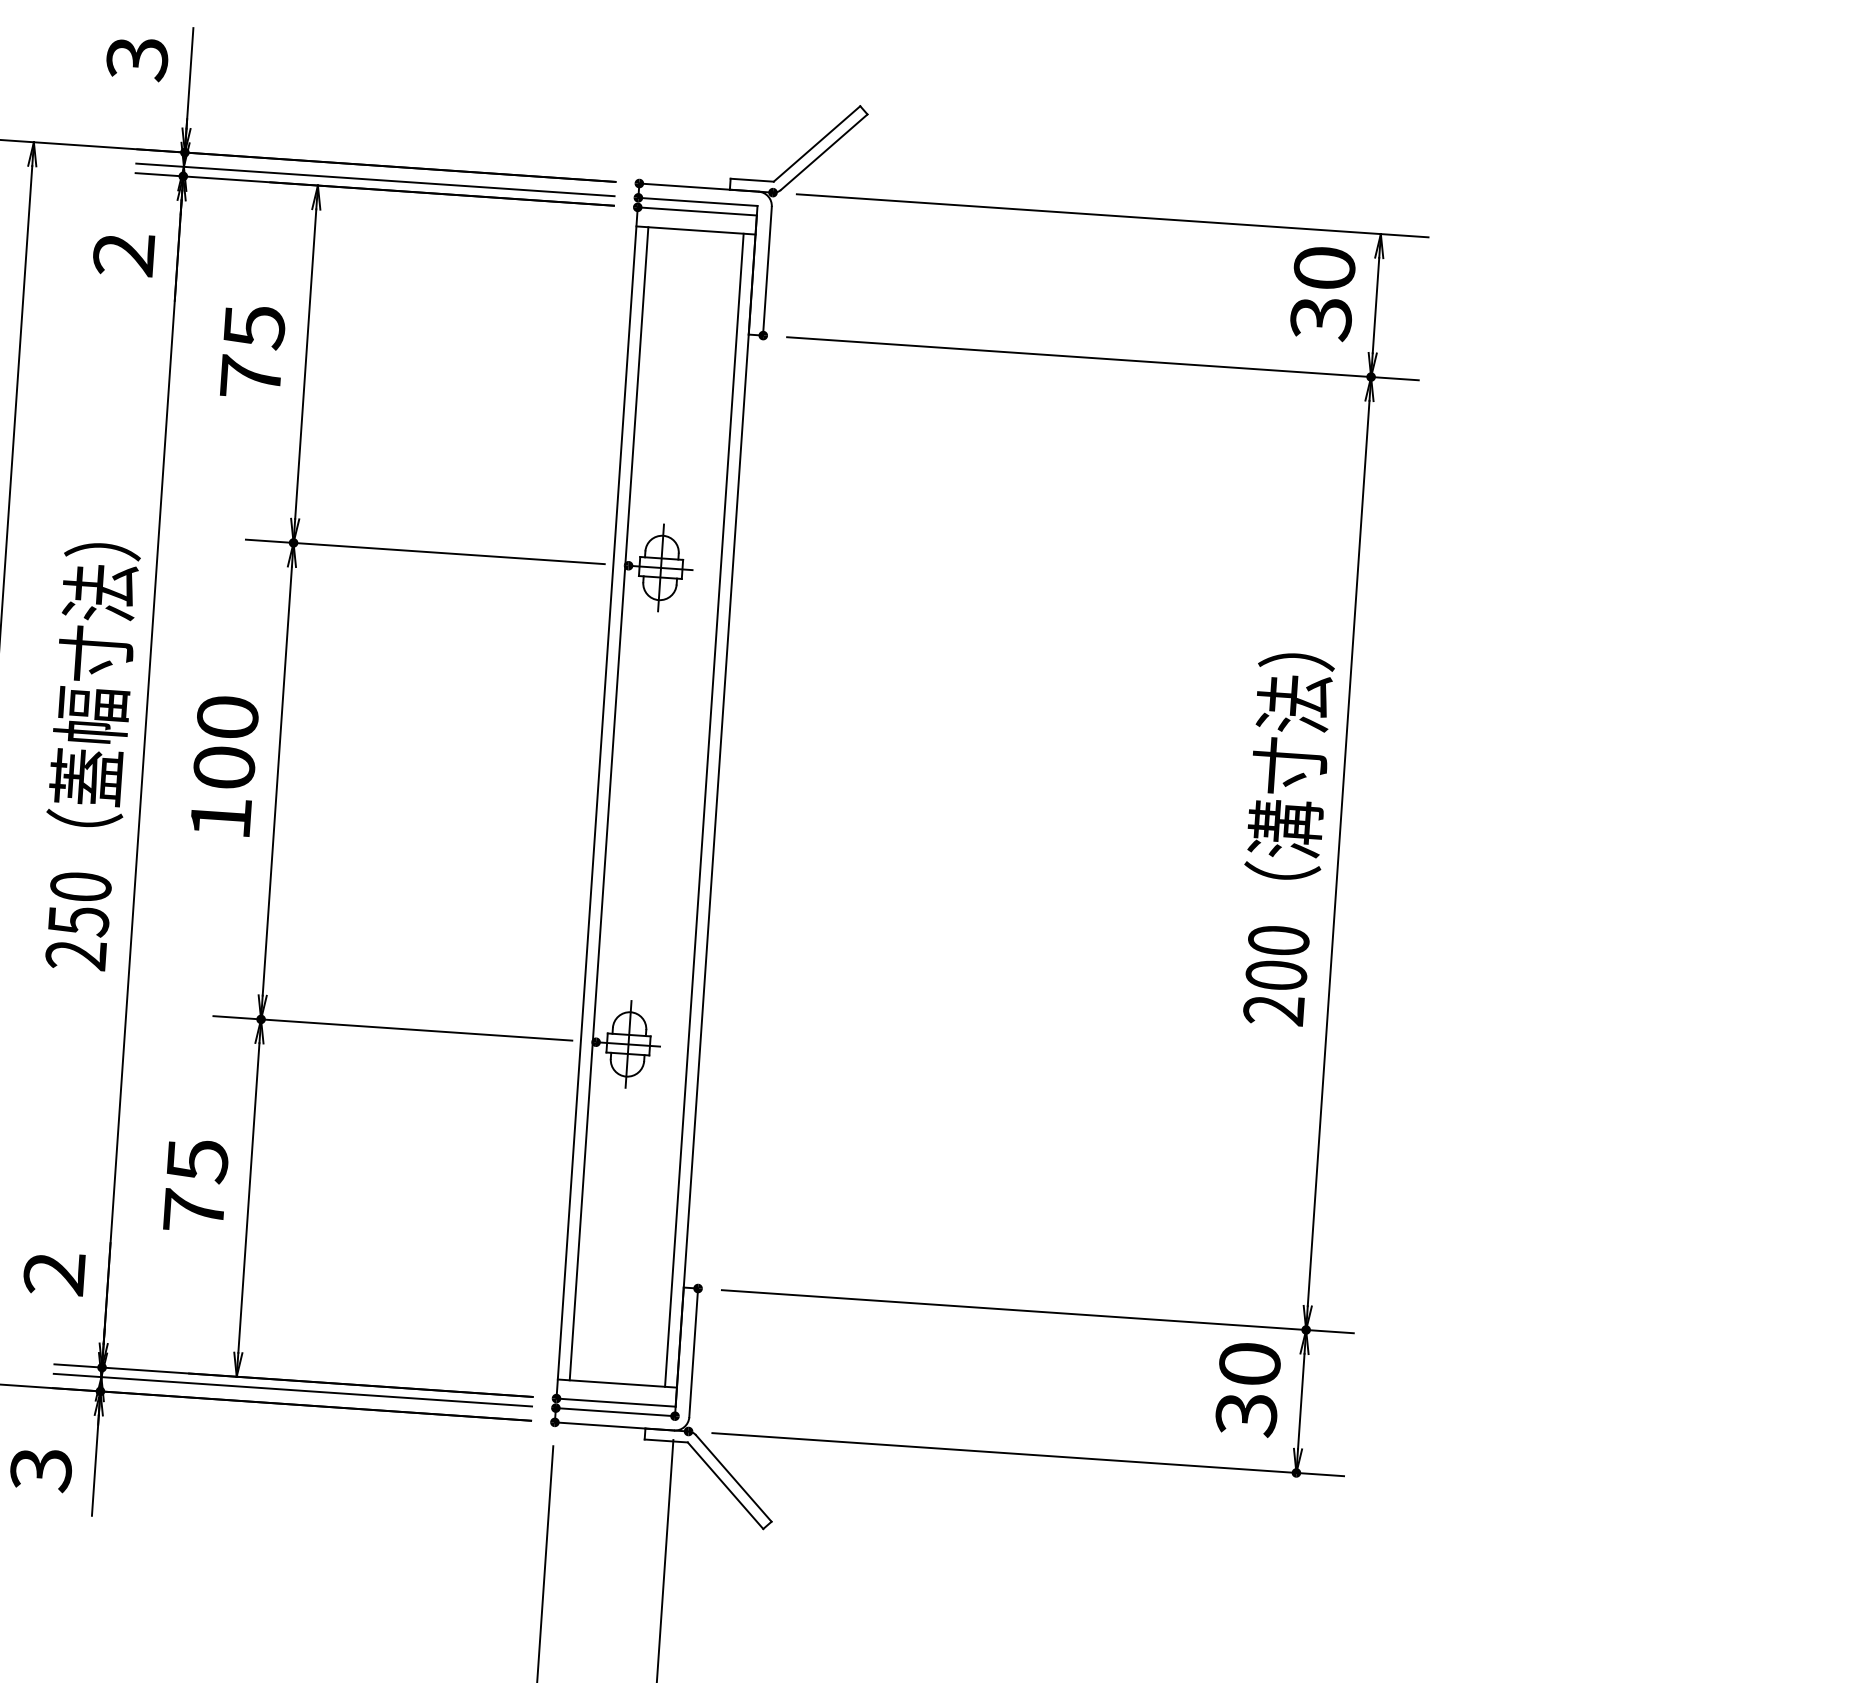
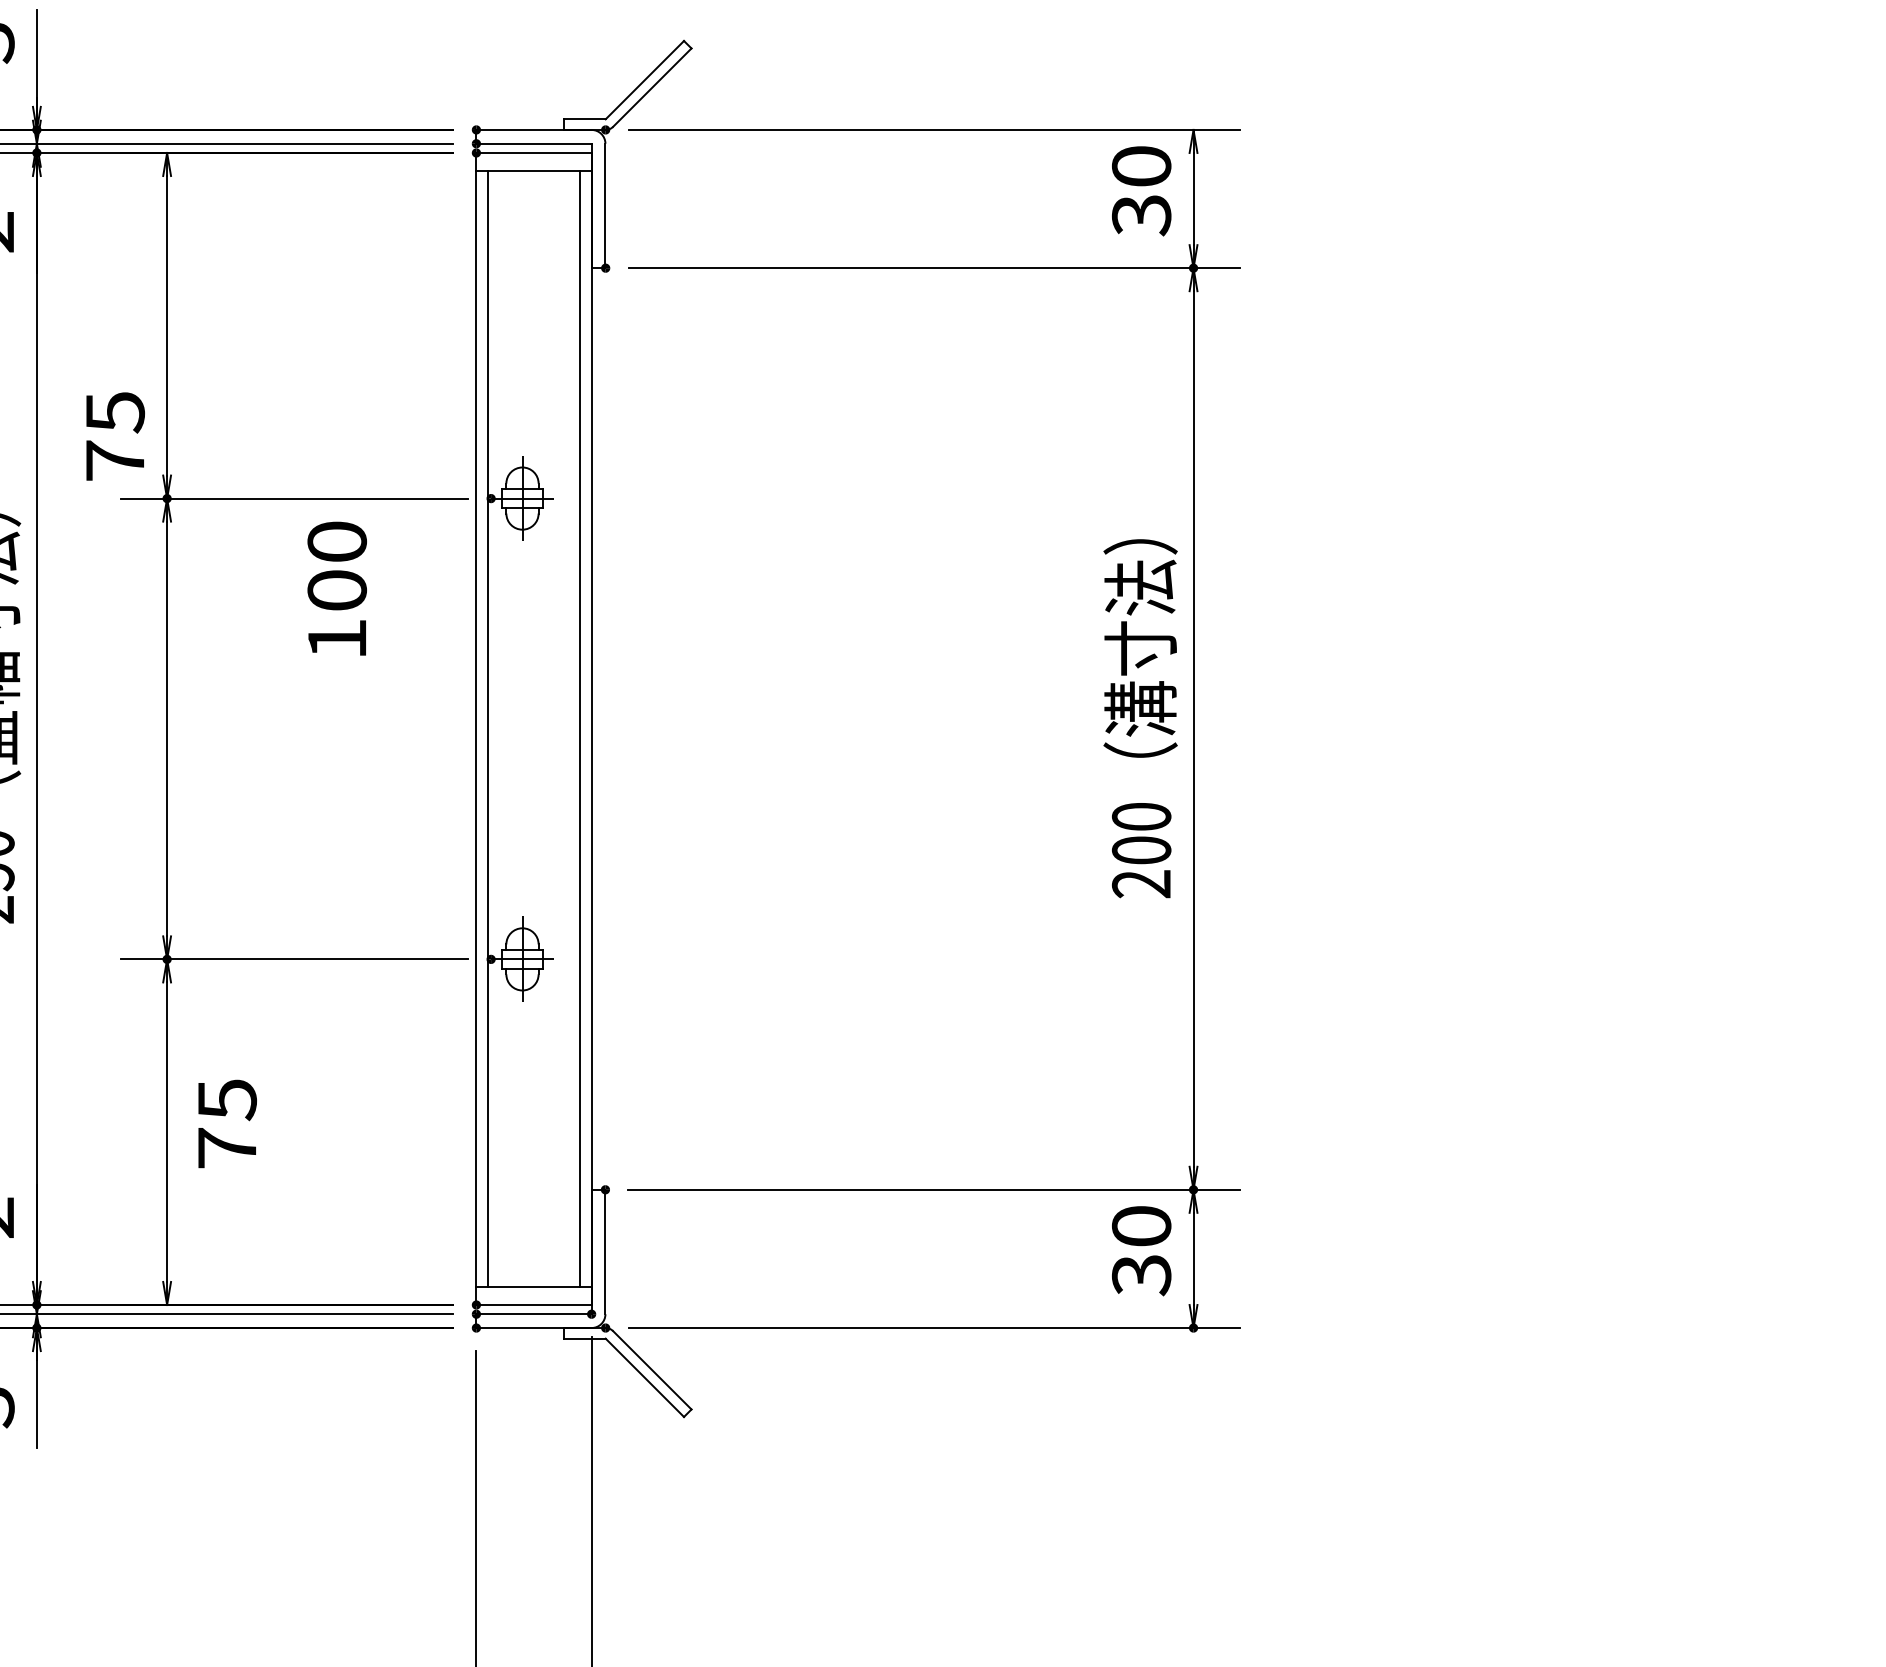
text: (252, 352) -> (115, 436), moved
text: (223, 765) -> (336, 588), moved
text: (196, 1185) -> (227, 1123), moved

